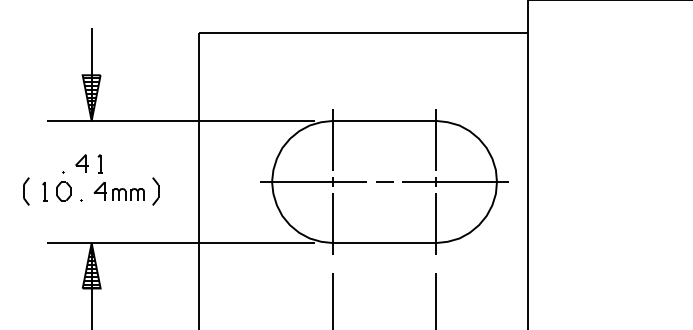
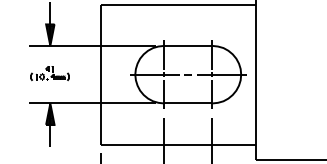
part: (89, 179) -> (49, 73), size x0.6

